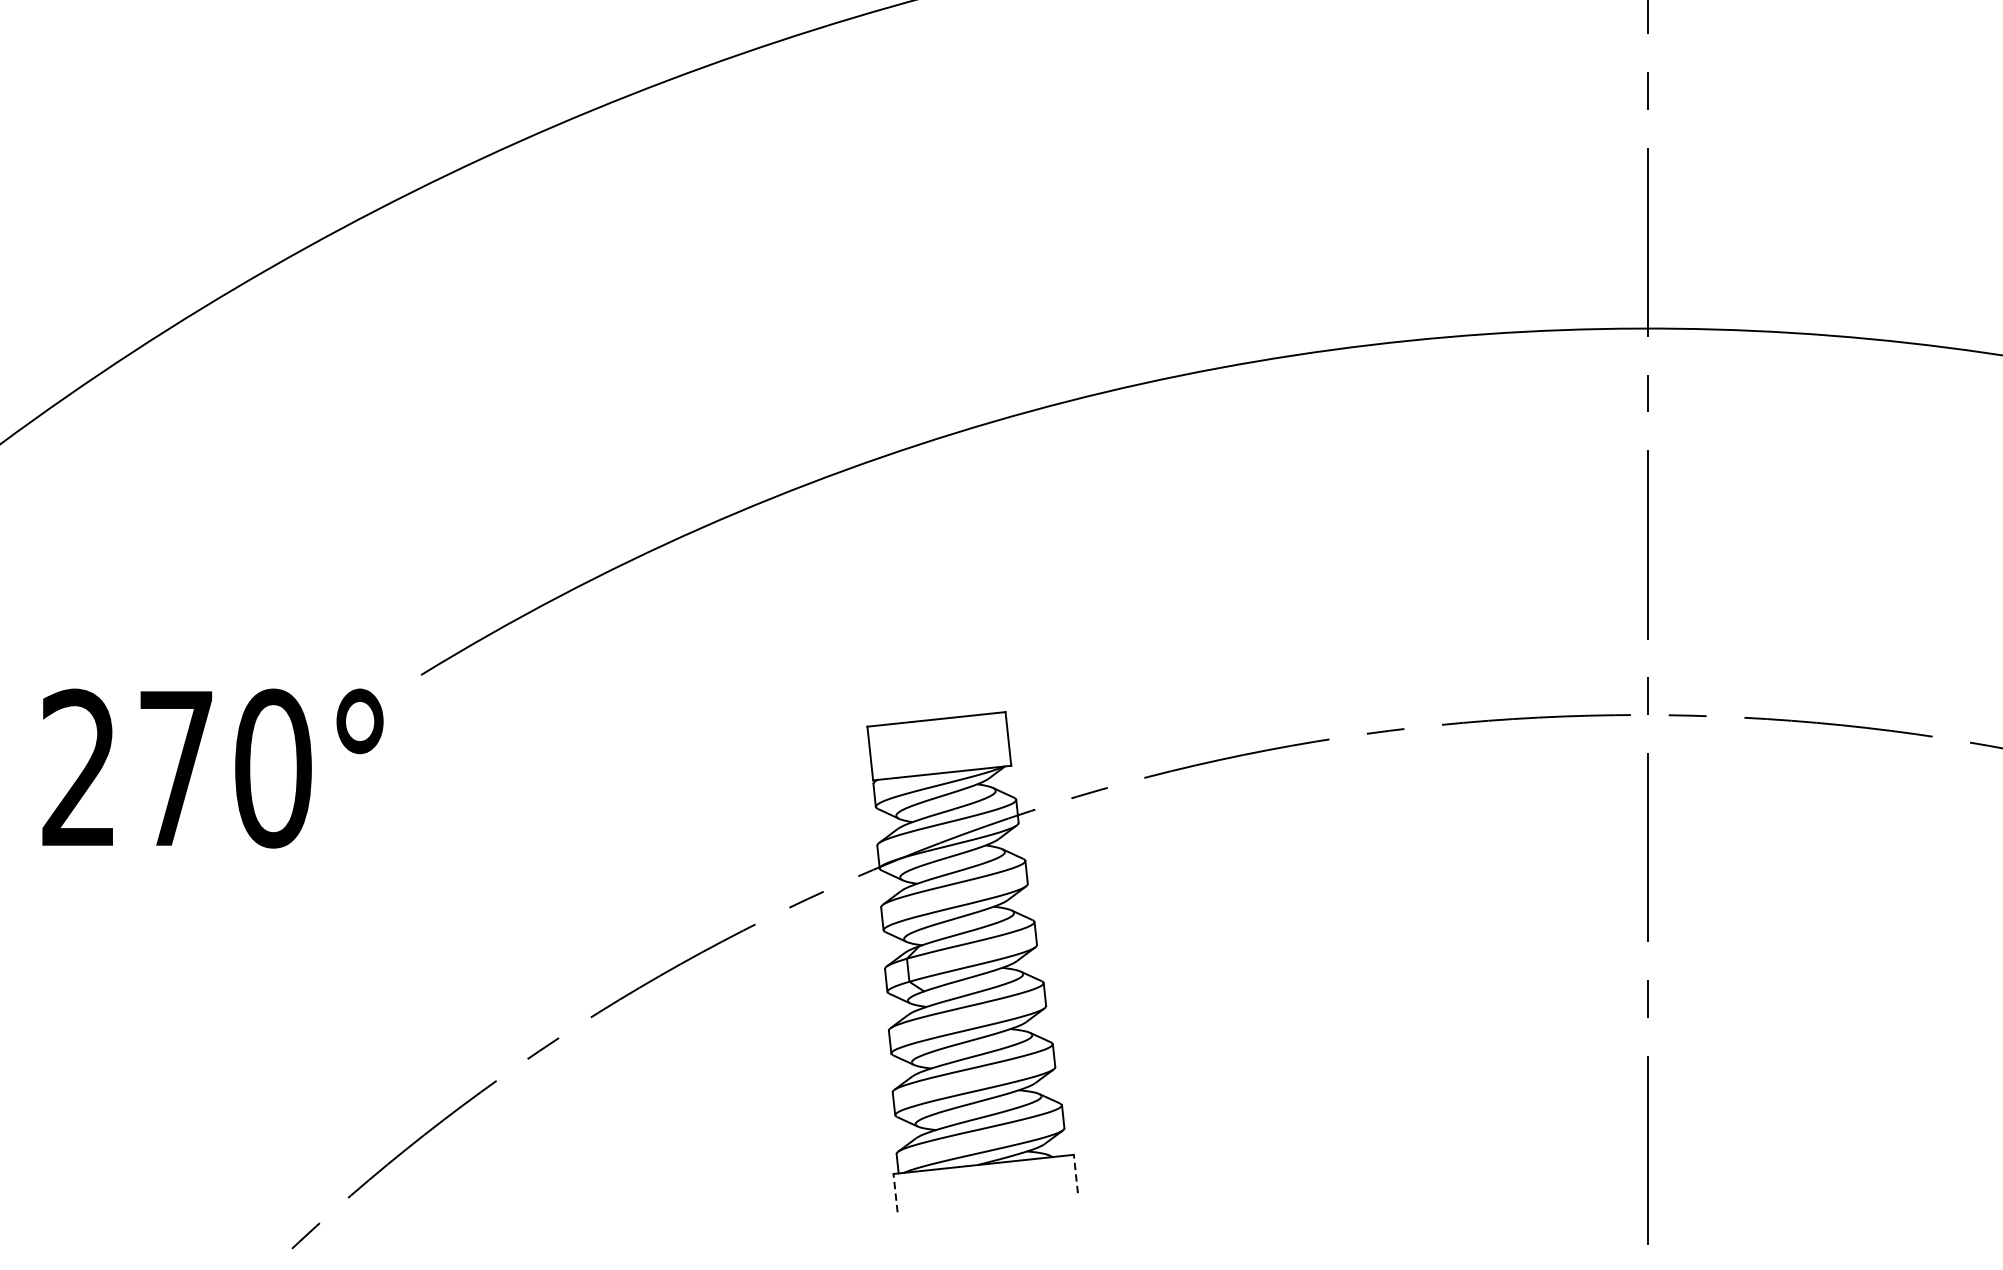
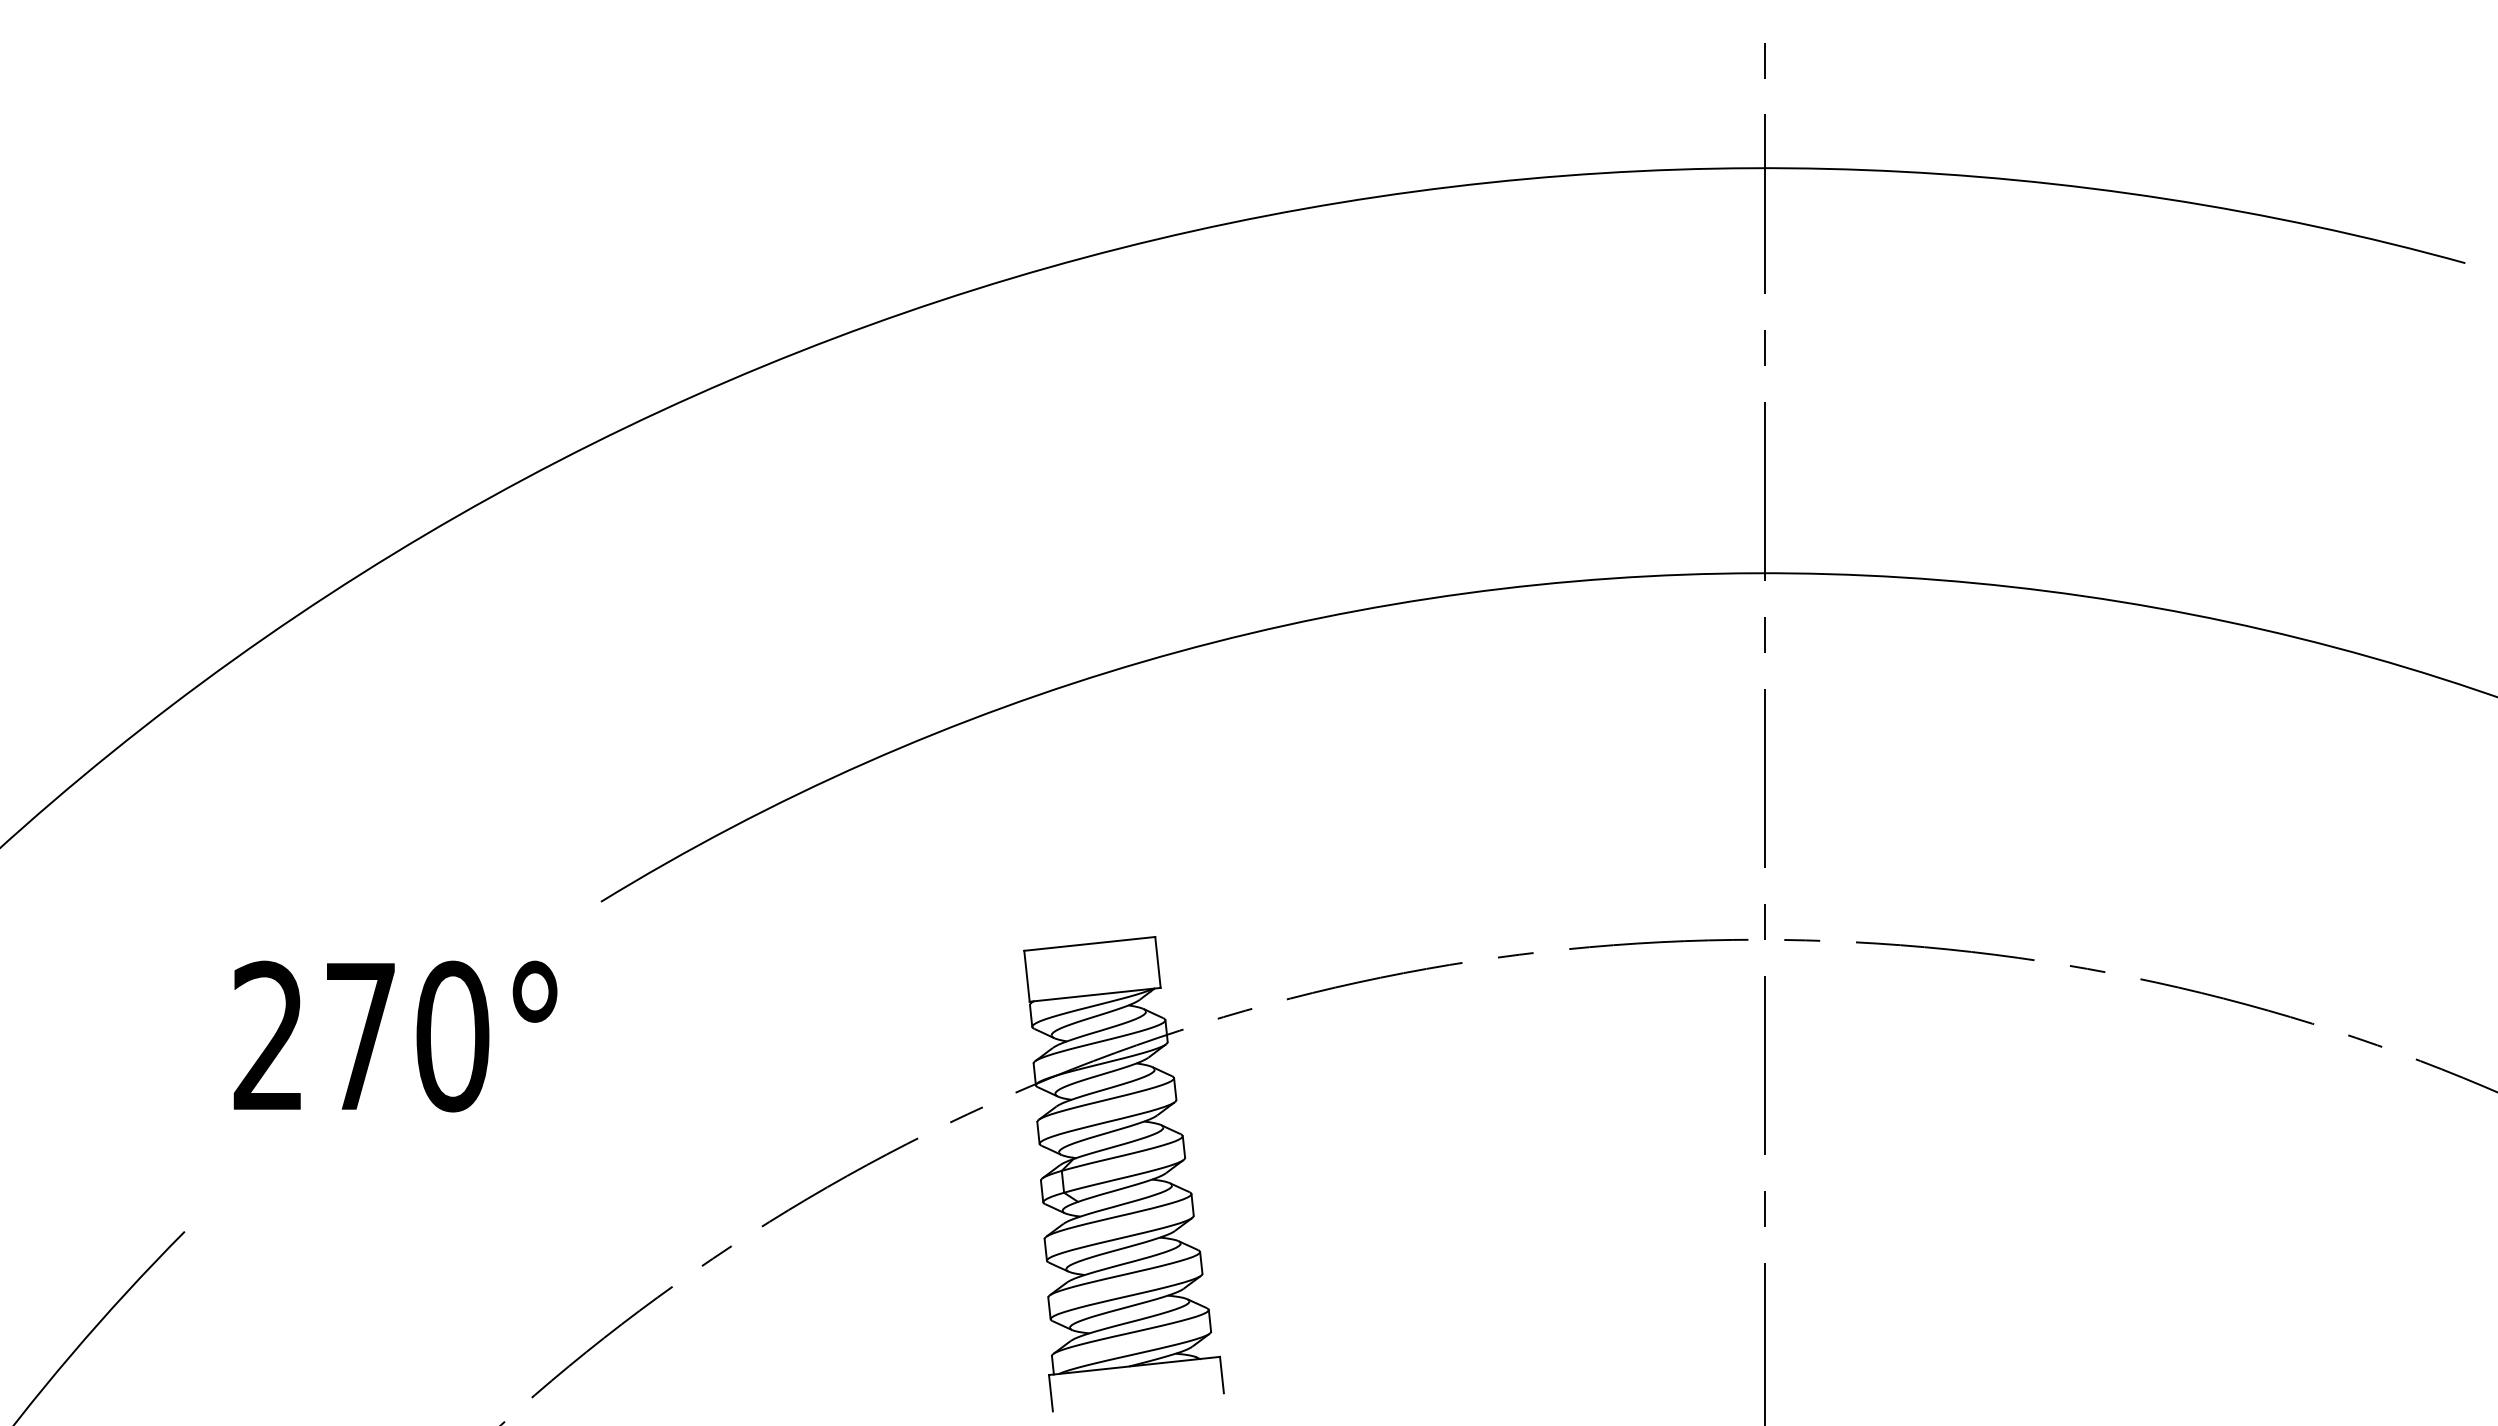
text: (212, 768) -> (395, 1036), moved
line: (1075, 1173) -> (1221, 1374), dashed -> solid
line: (895, 1192) -> (1050, 1392), dashed -> solid

